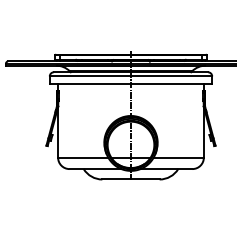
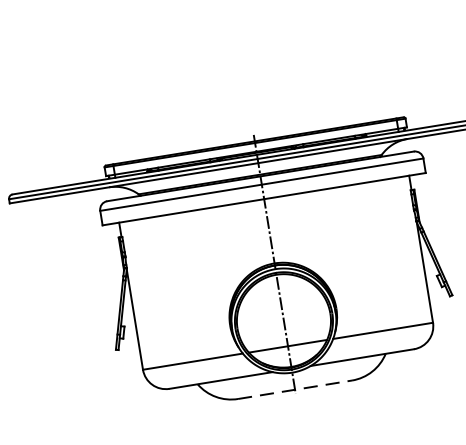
line: (130, 179) -> (294, 389), solid -> dashed

